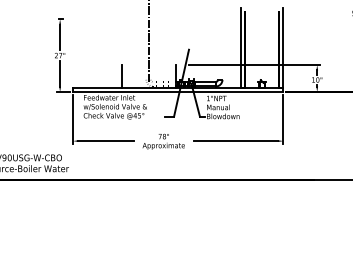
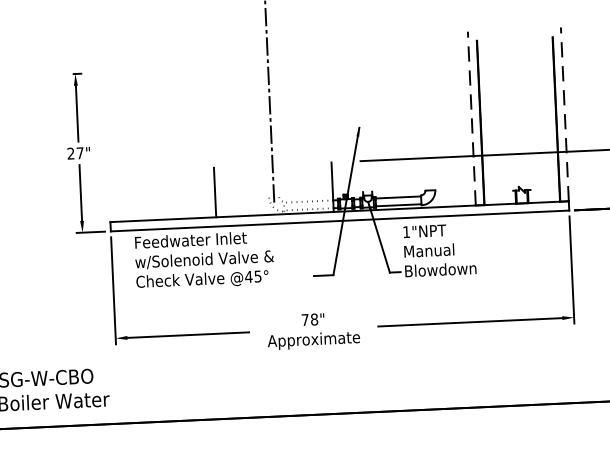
line: (240, 47) -> (471, 117), solid -> dashed
line: (283, 47) -> (565, 113), solid -> dashed

